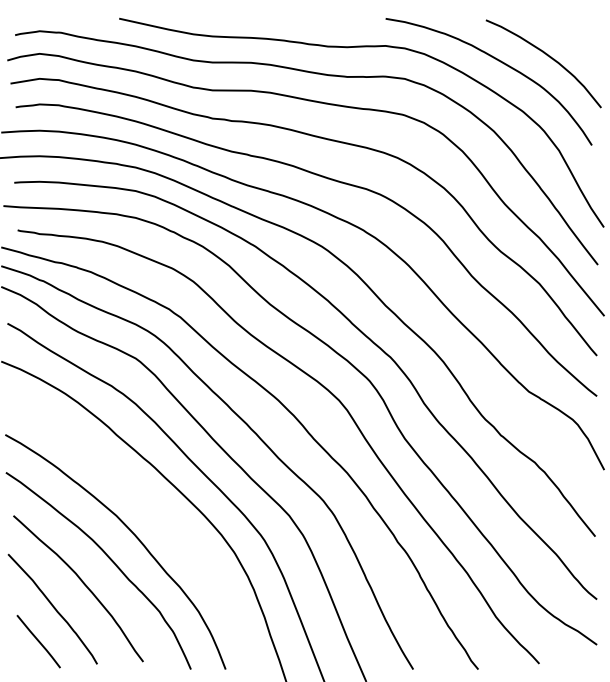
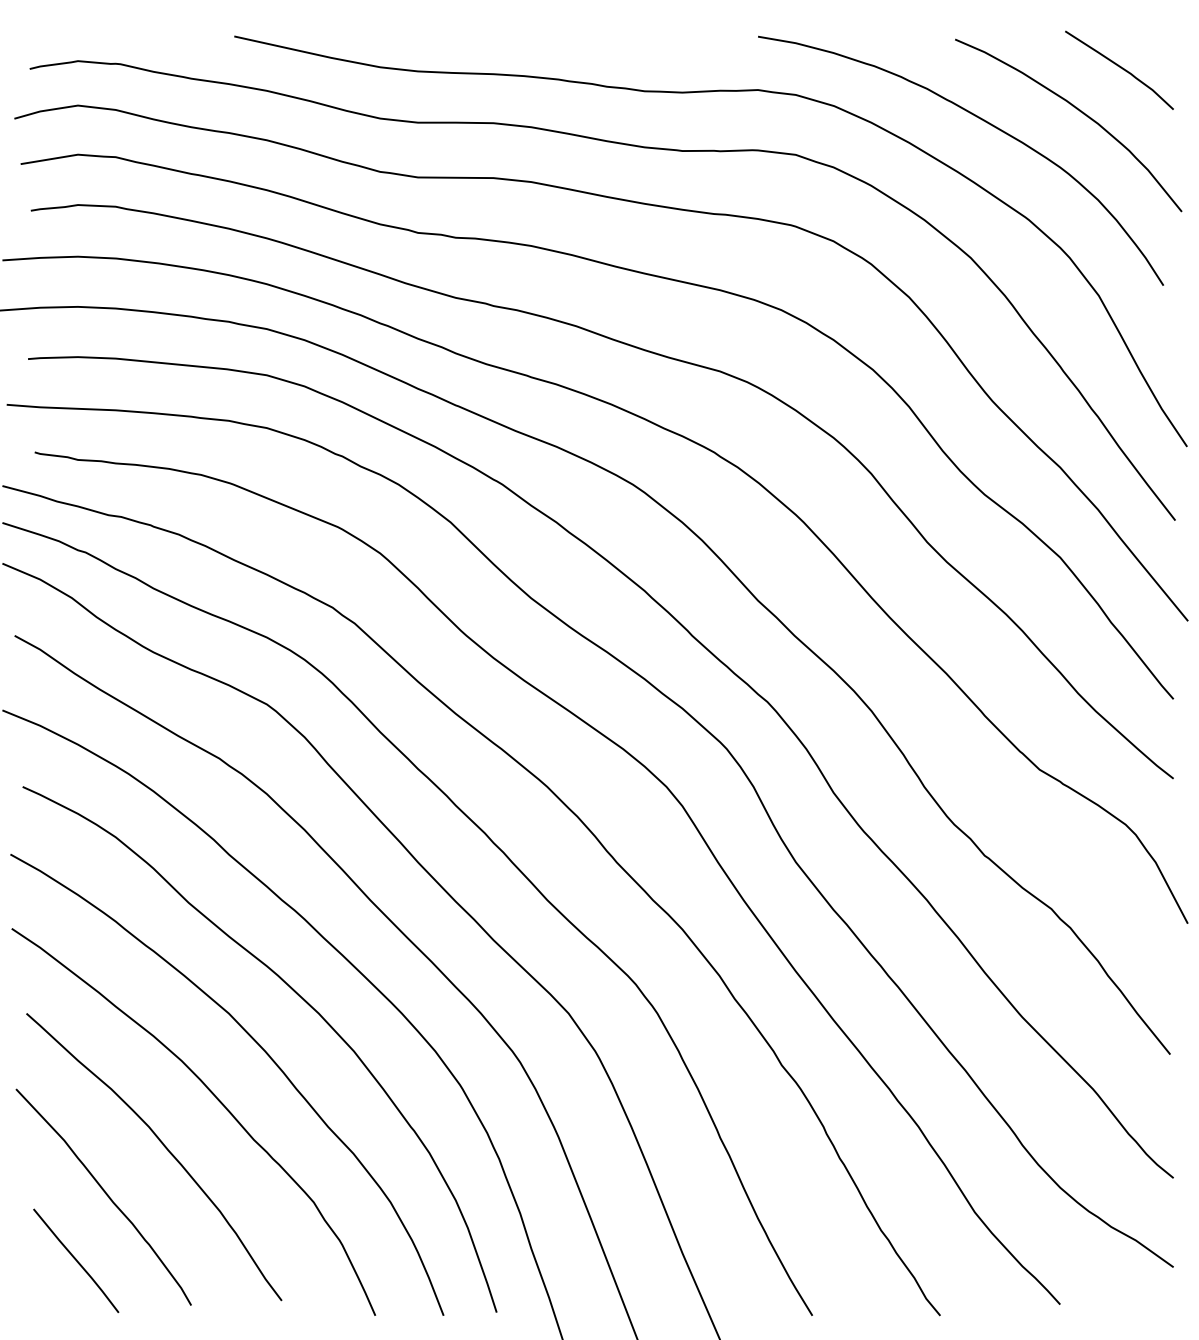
curve: (569, 34) -> (1119, 67), added
curve: (153, 509) -> (301, 1001), added

